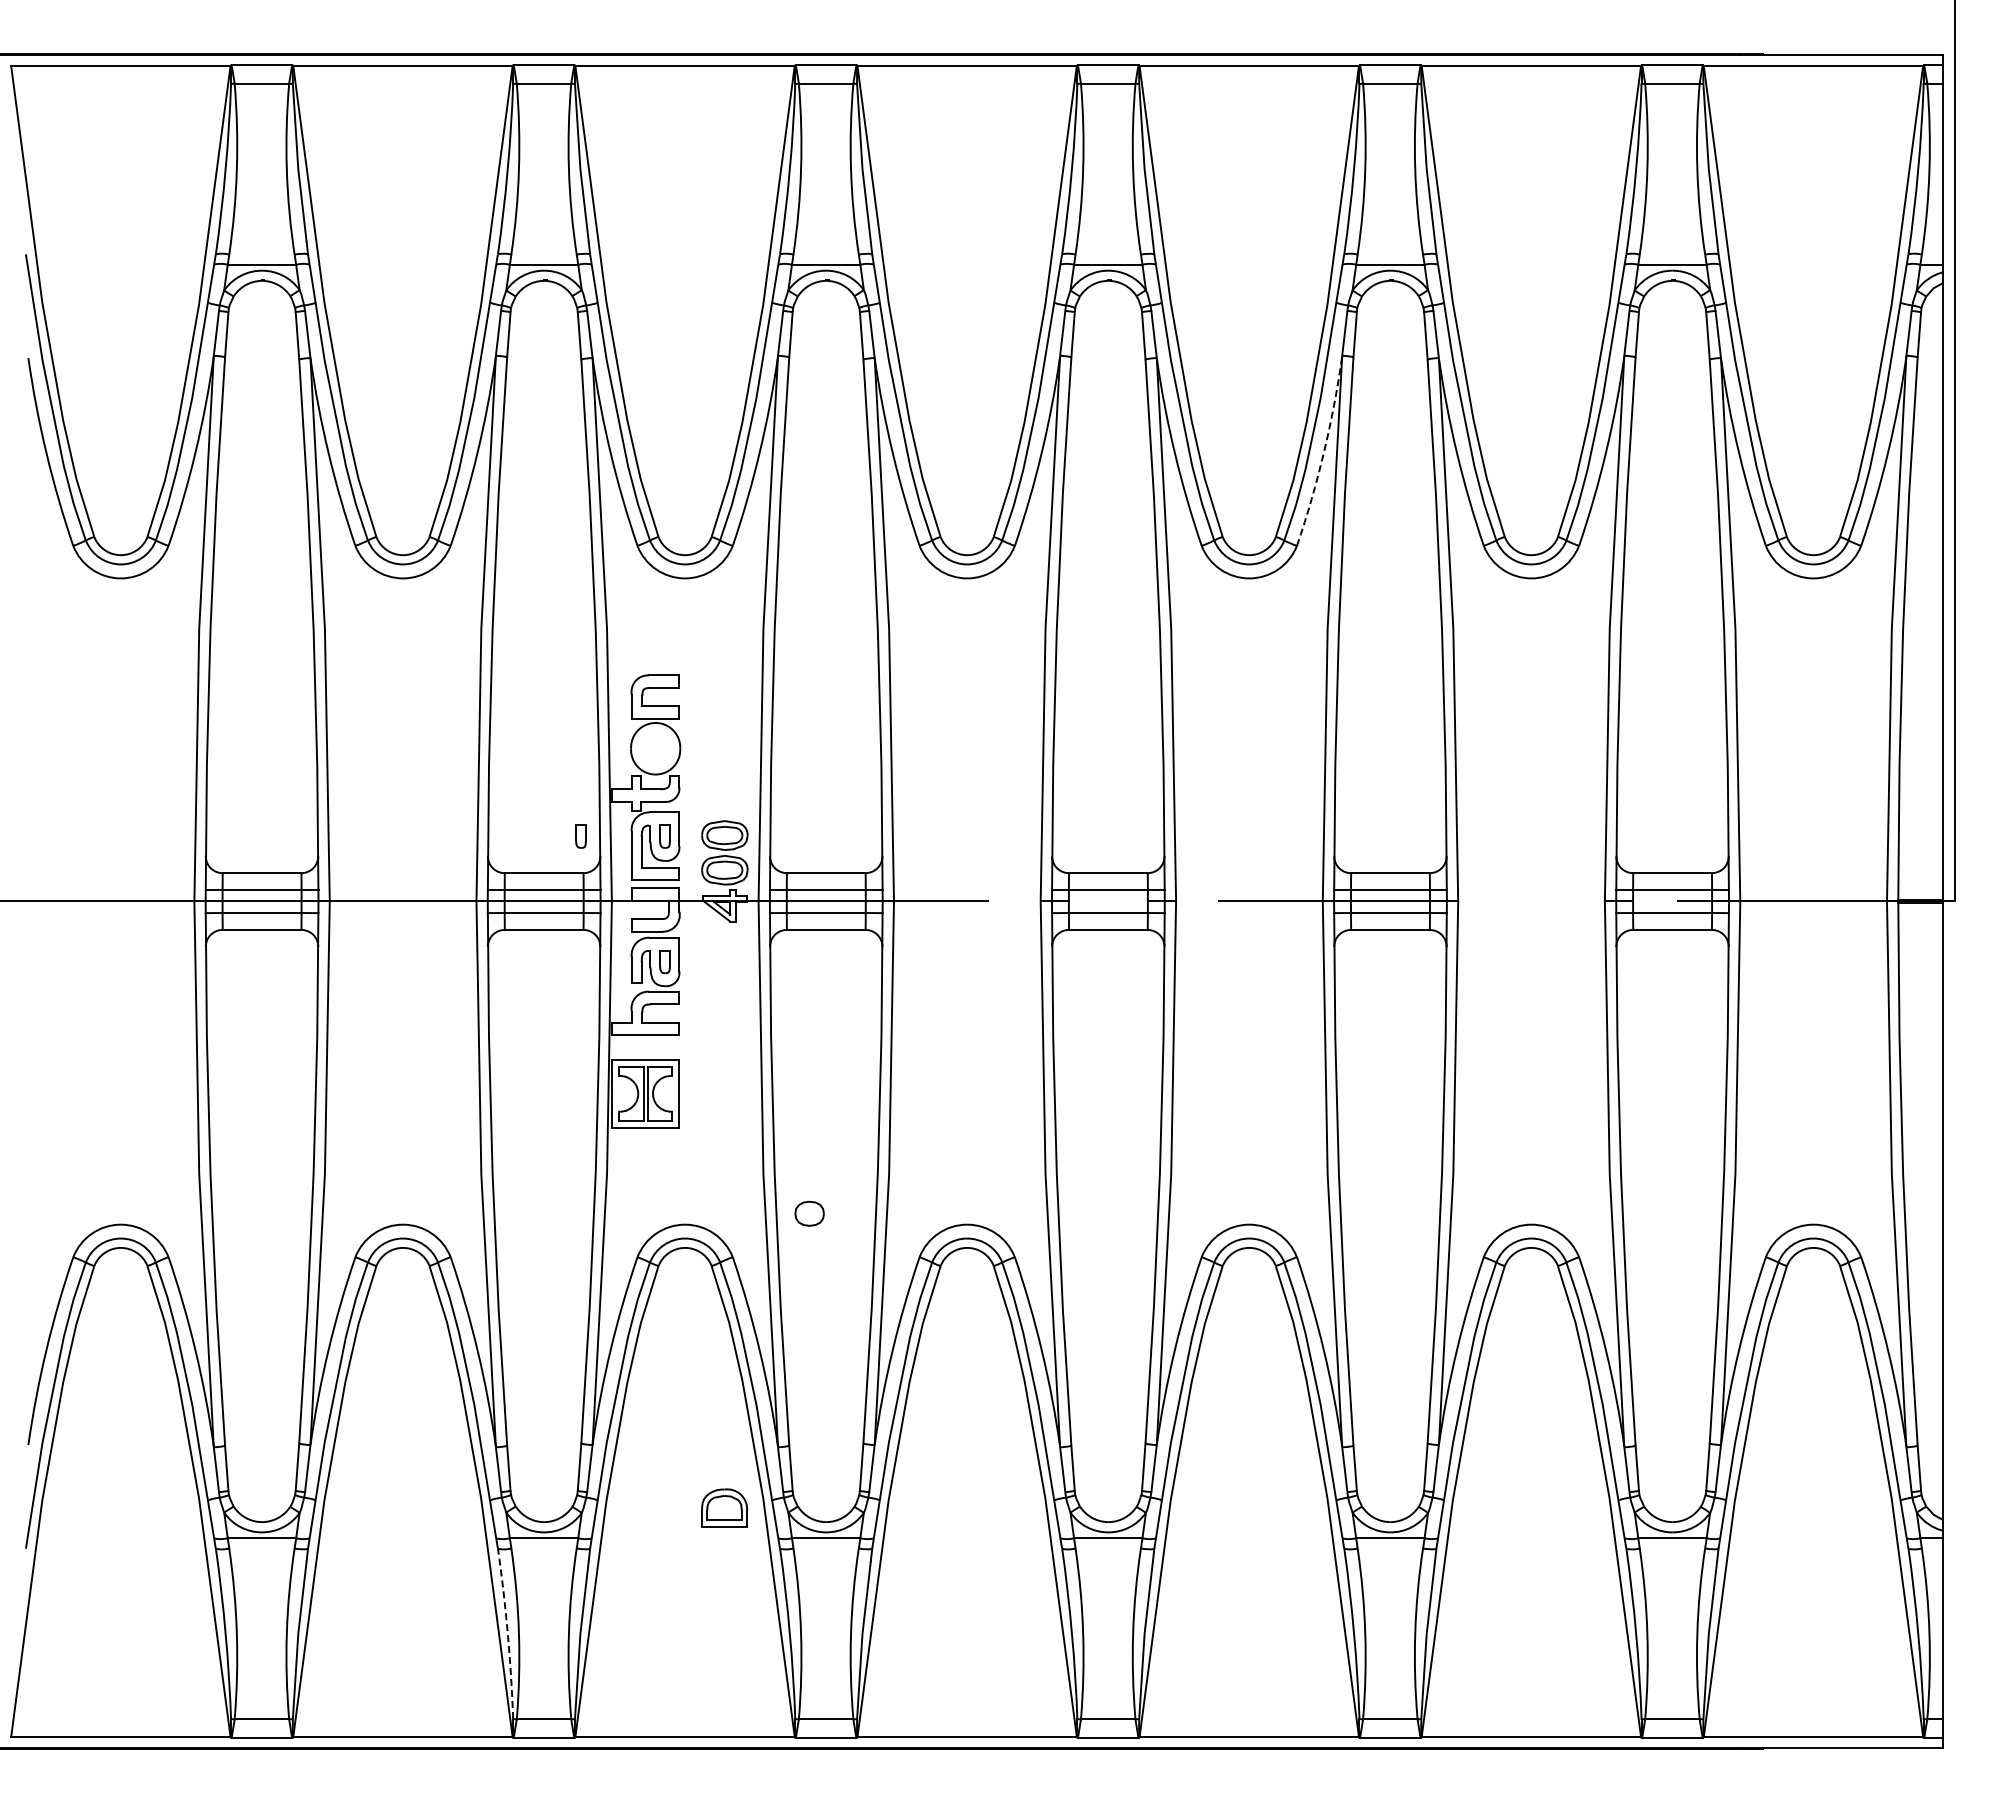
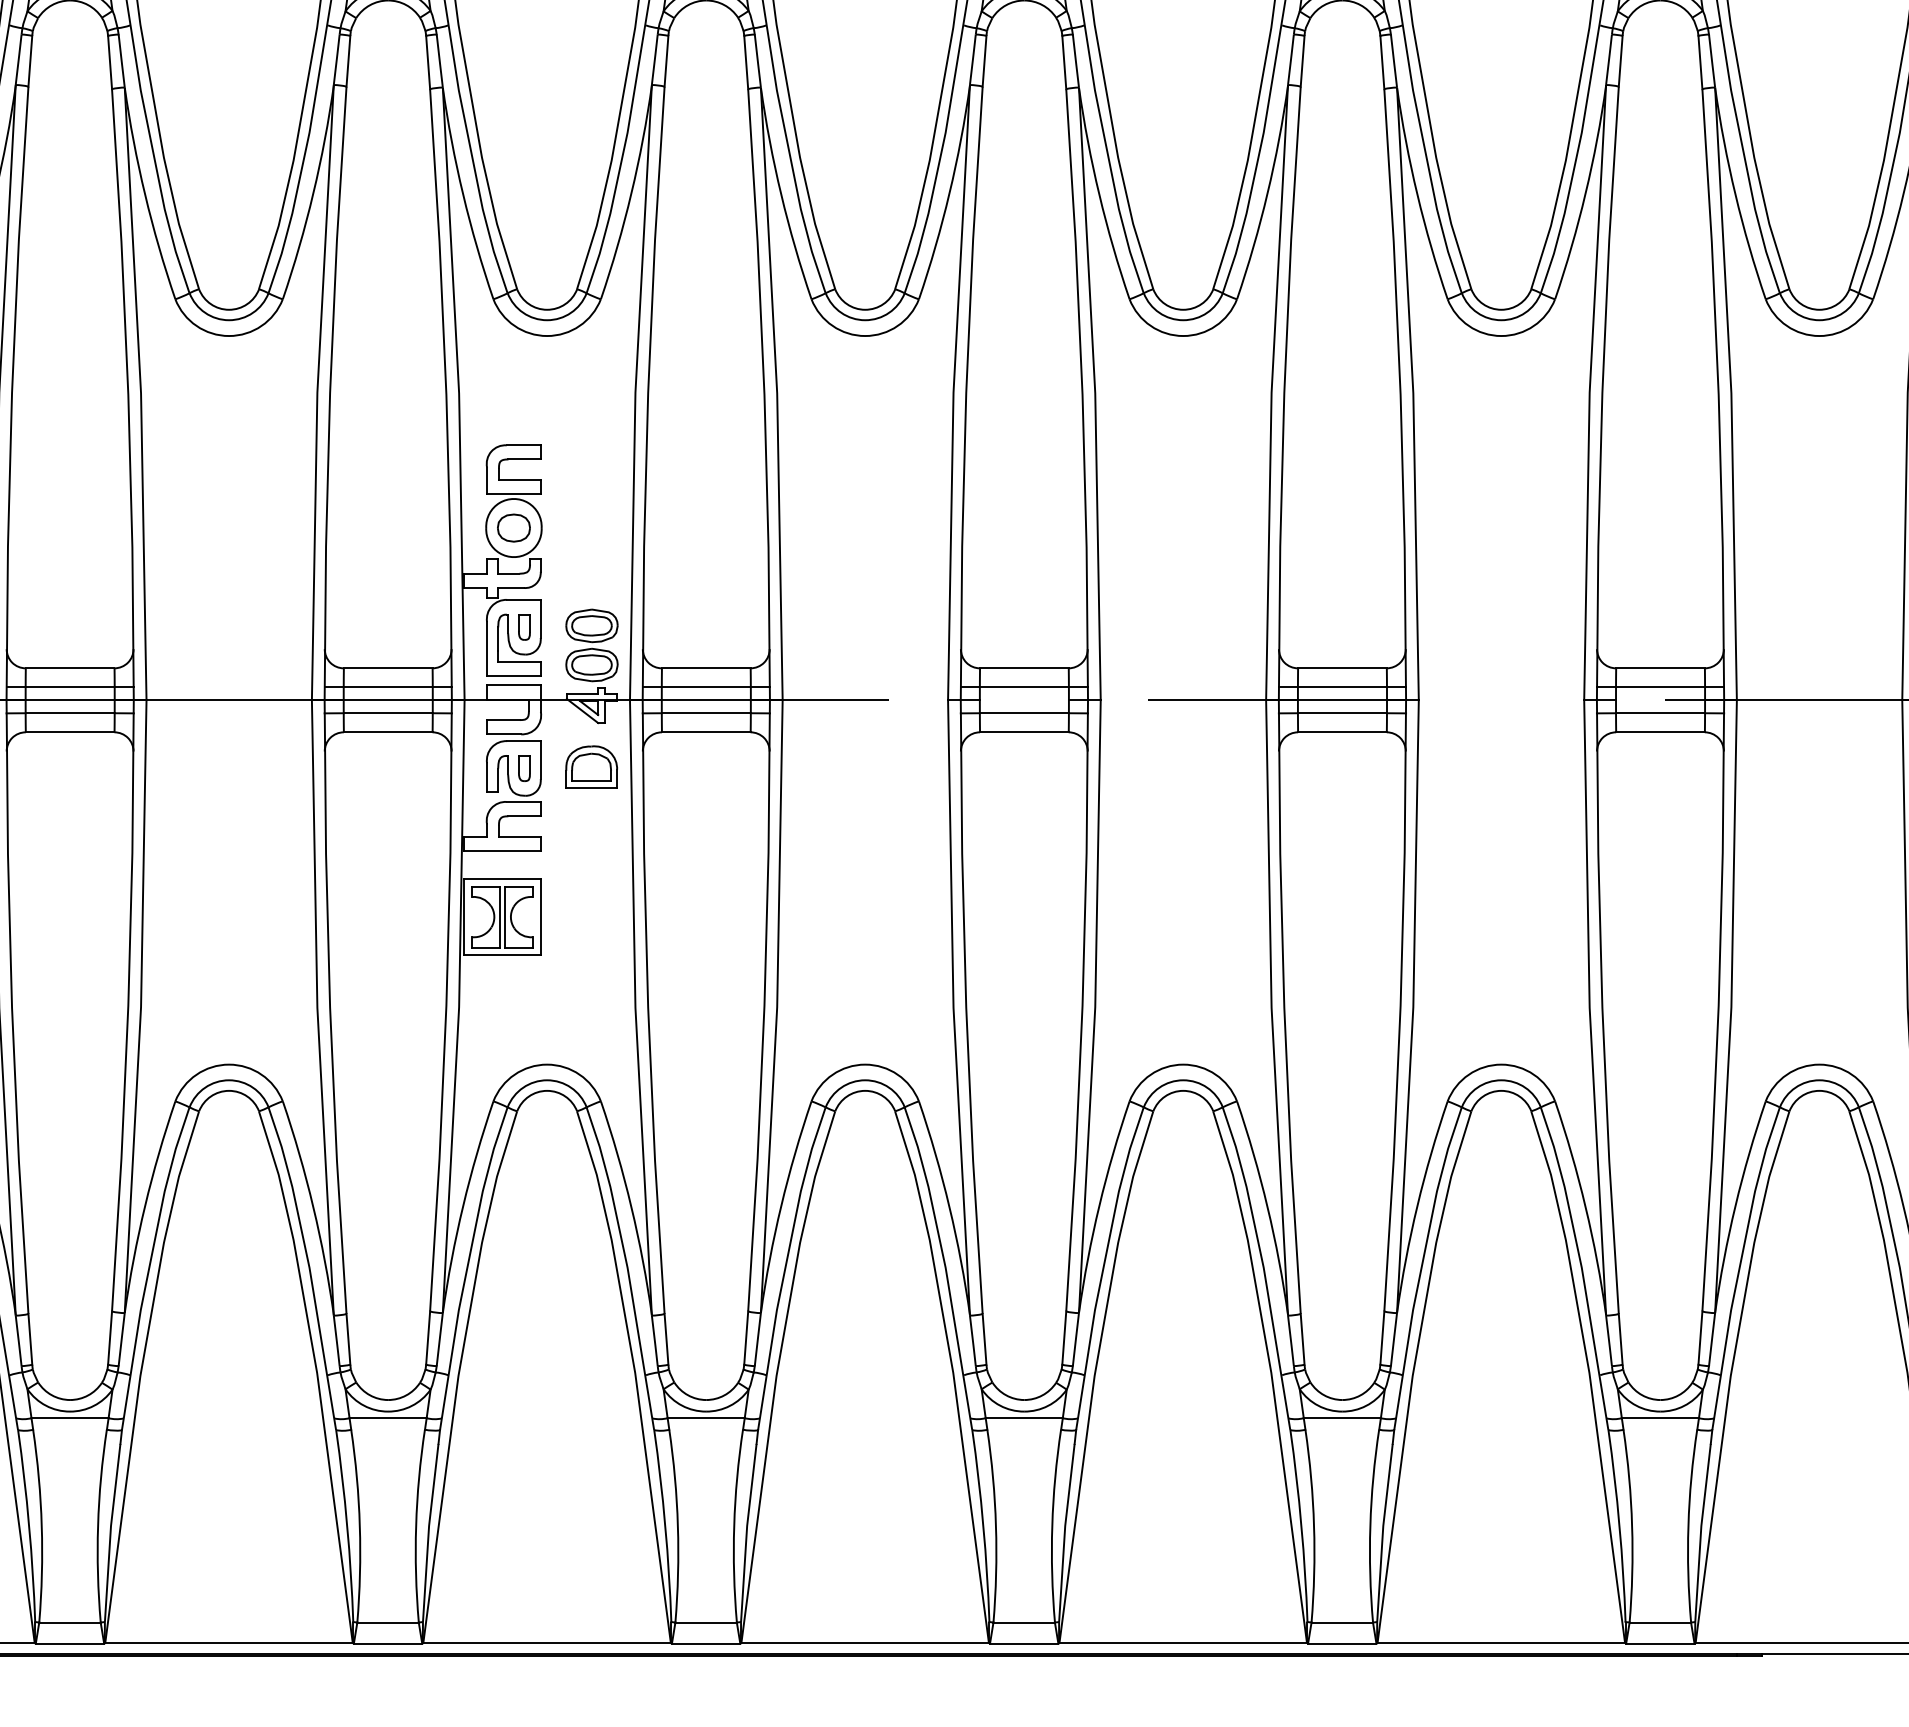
arc: (1324, 451) -> (1268, 192), dashed -> solid
part: (580, 836) -> (429, 626), removed
part: (809, 1213) -> (513, 527), moved
part: (724, 1507) -> (591, 766), moved
arc: (507, 1633) -> (346, 1525), dashed -> solid

